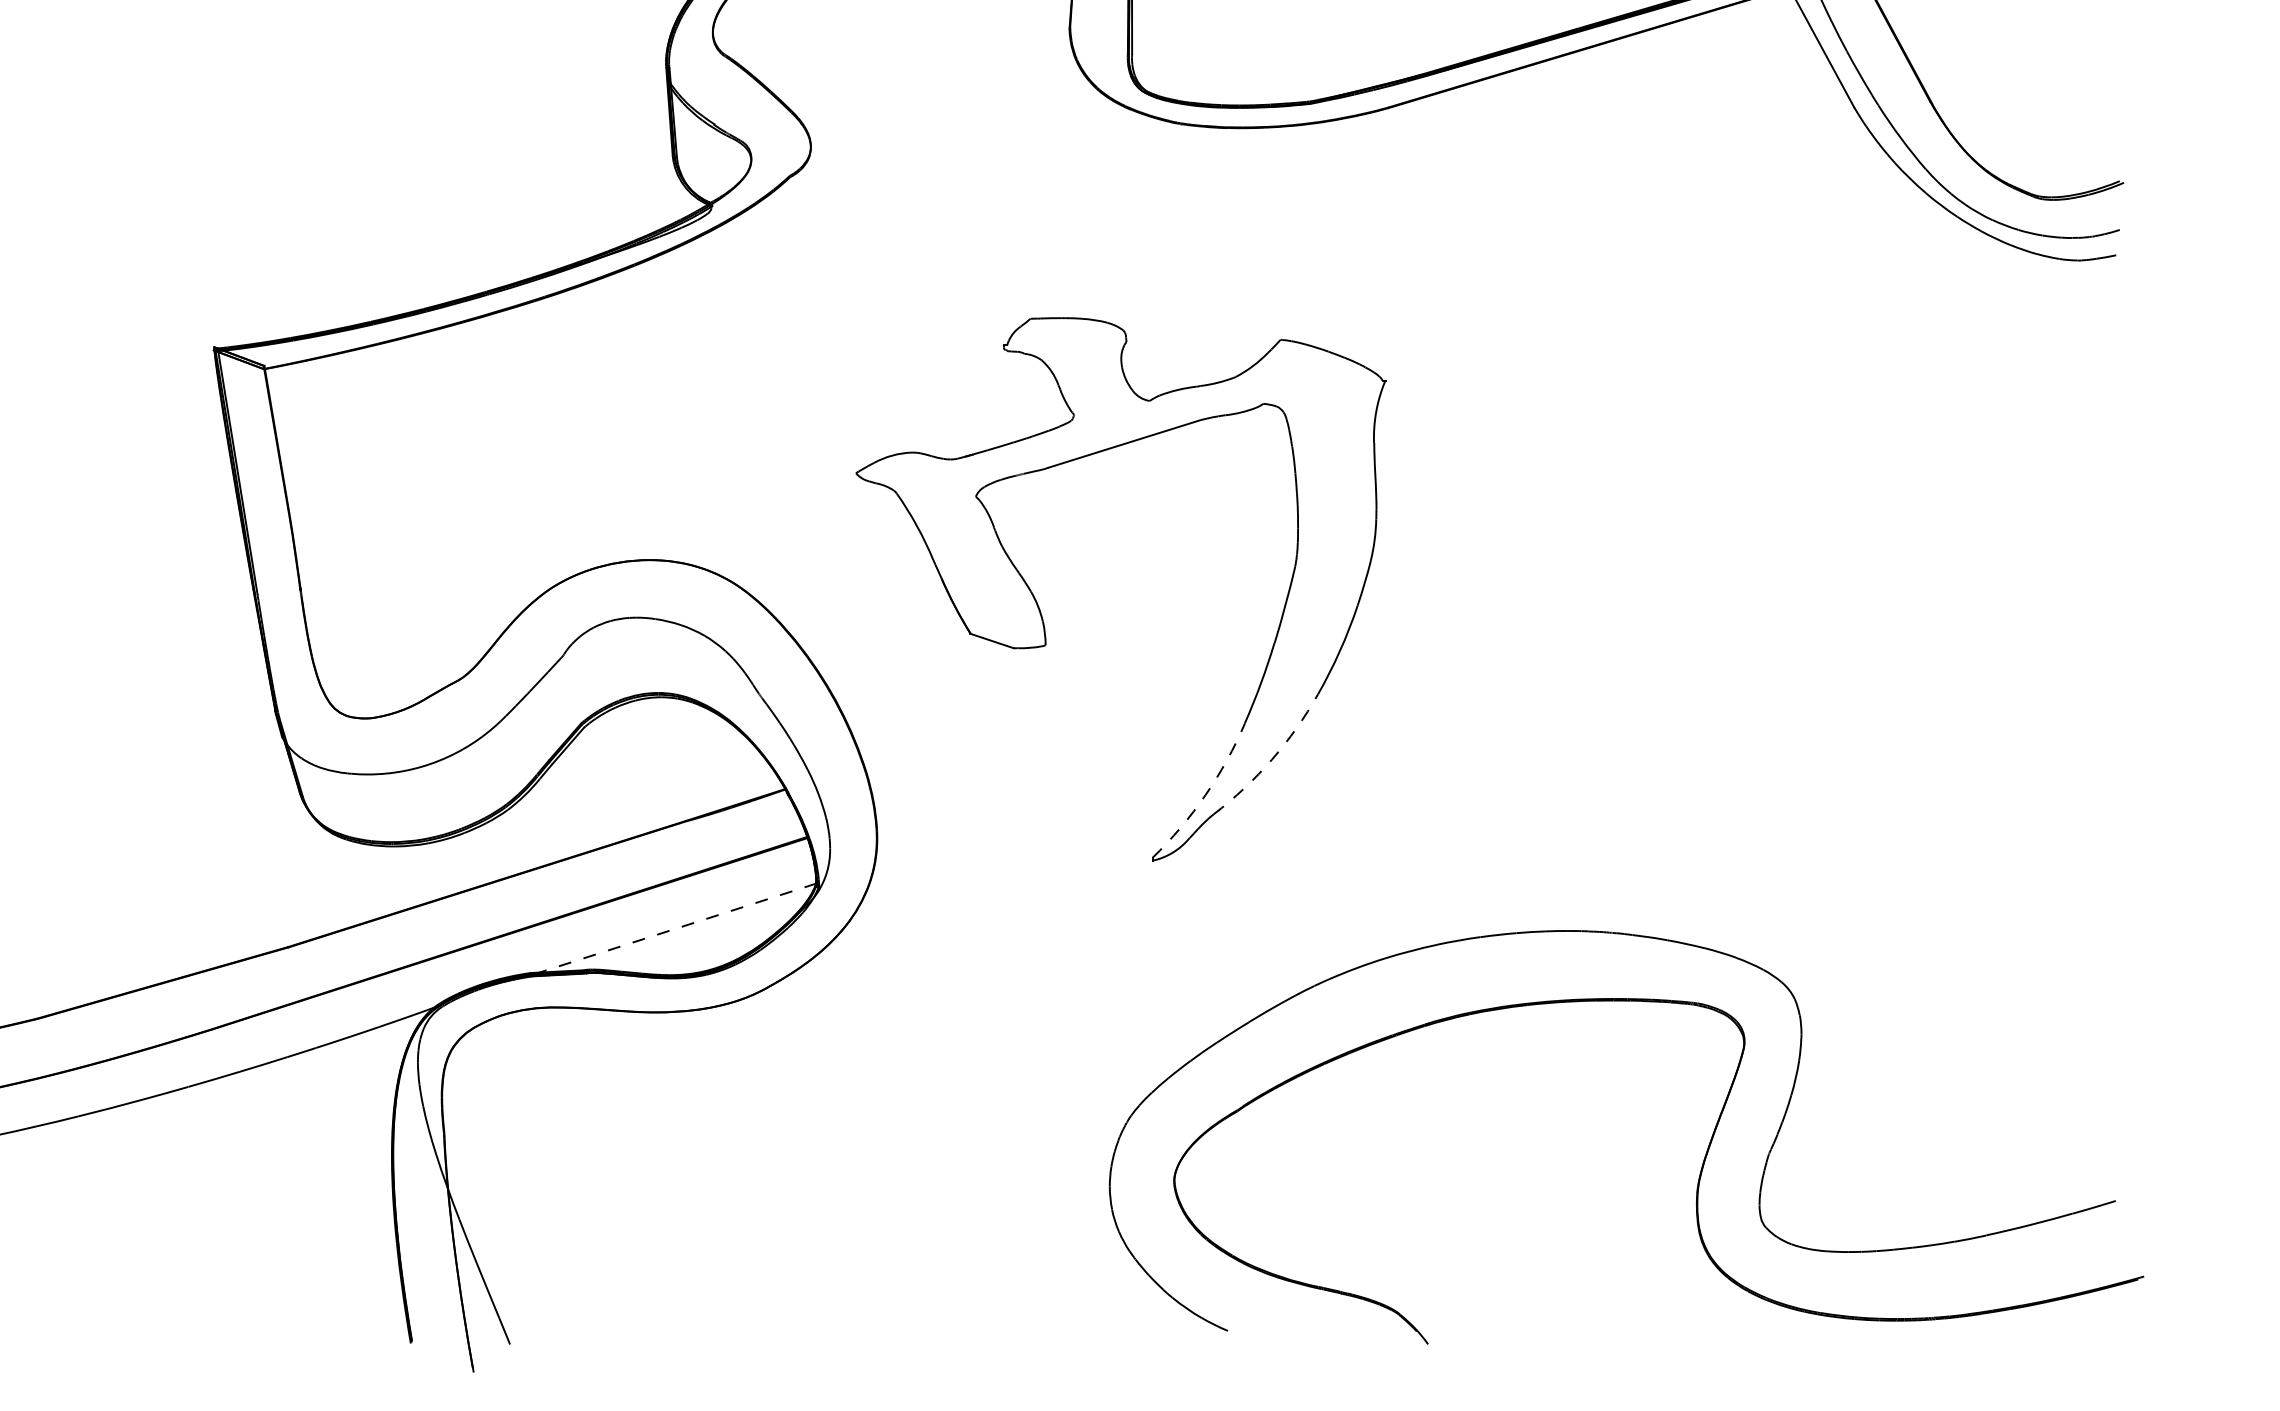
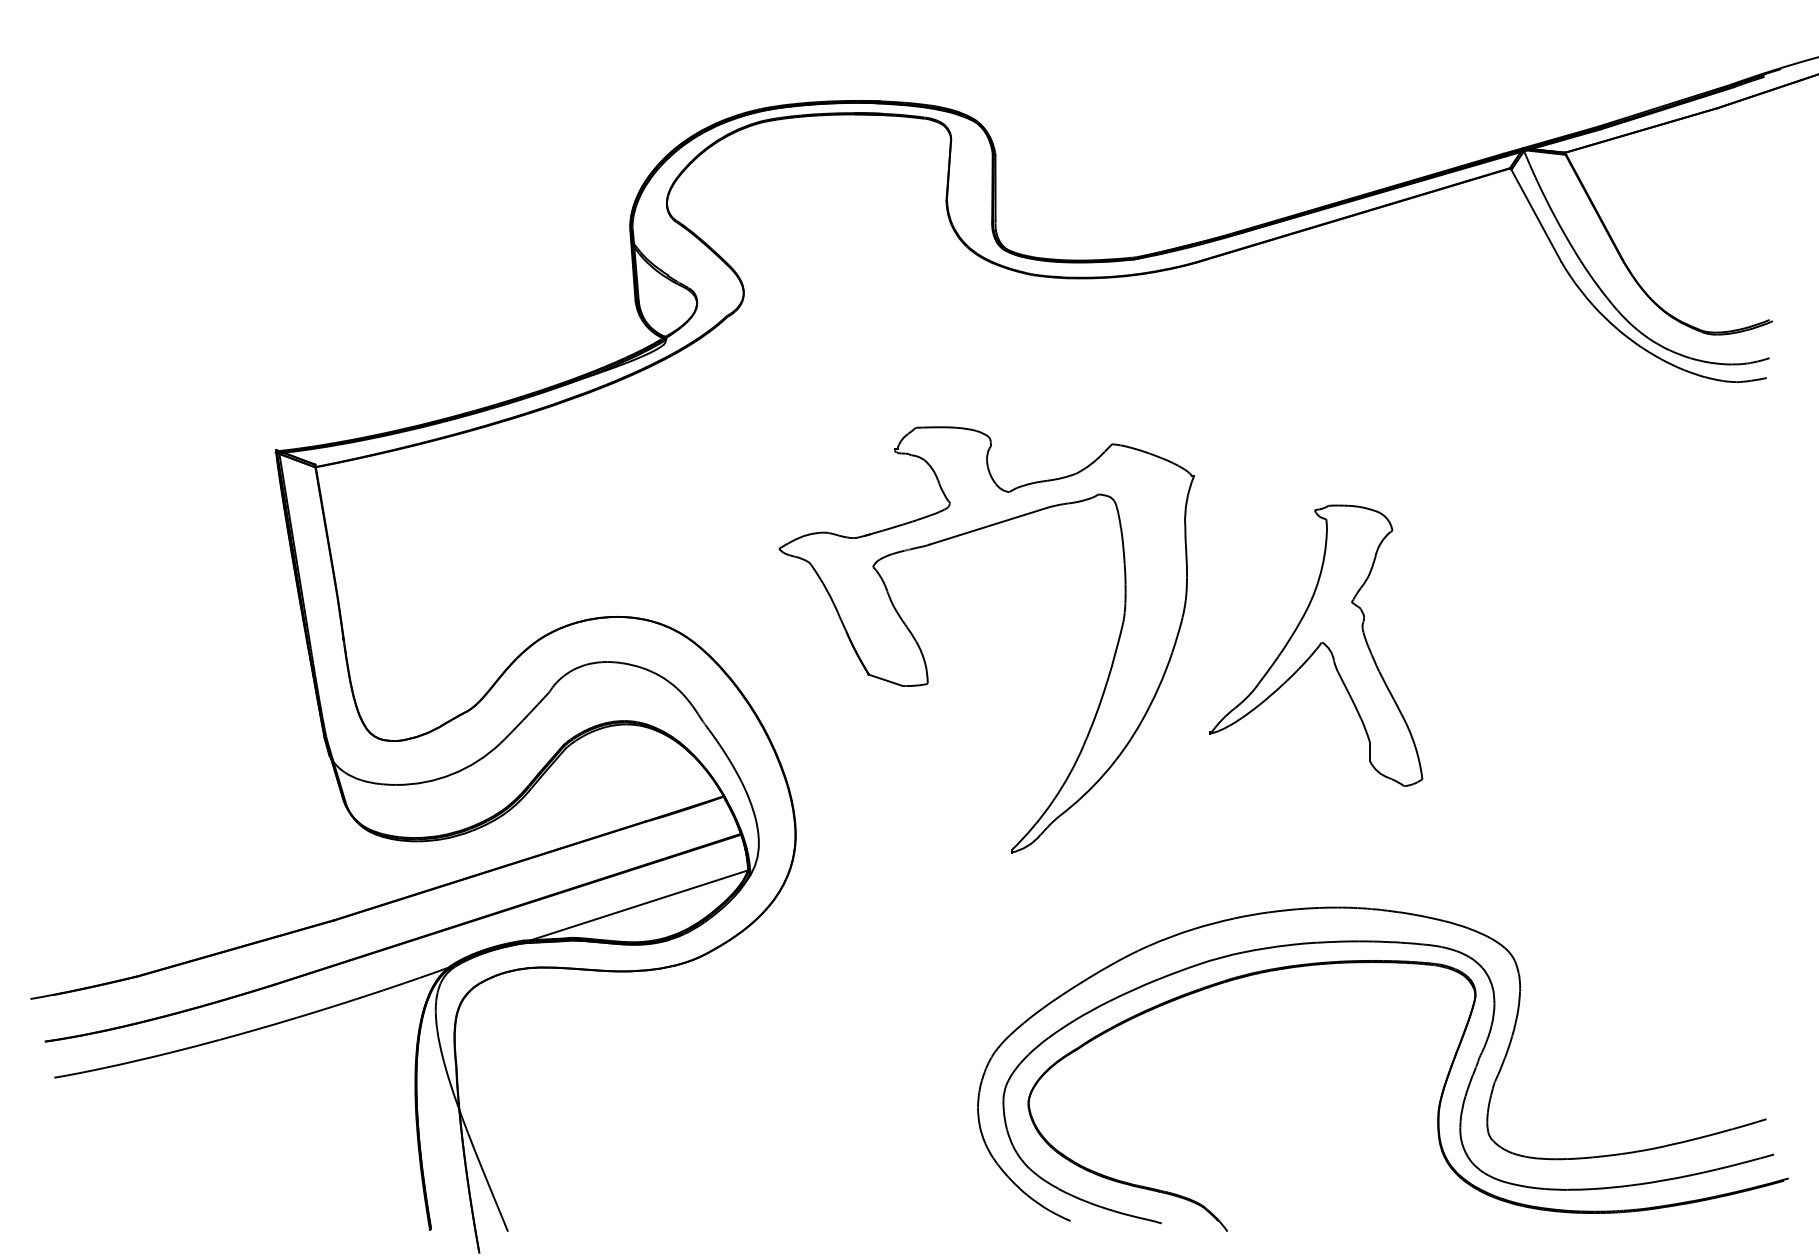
part: (1541, 596) -> (1316, 645), added
arc: (1272, 759) -> (1105, 773), dashed -> solid
arc: (1206, 795) -> (1053, 801), dashed -> solid
line: (672, 929) -> (635, 906), dashed -> solid
part: (1727, 1179) -> (1462, 1102), added

